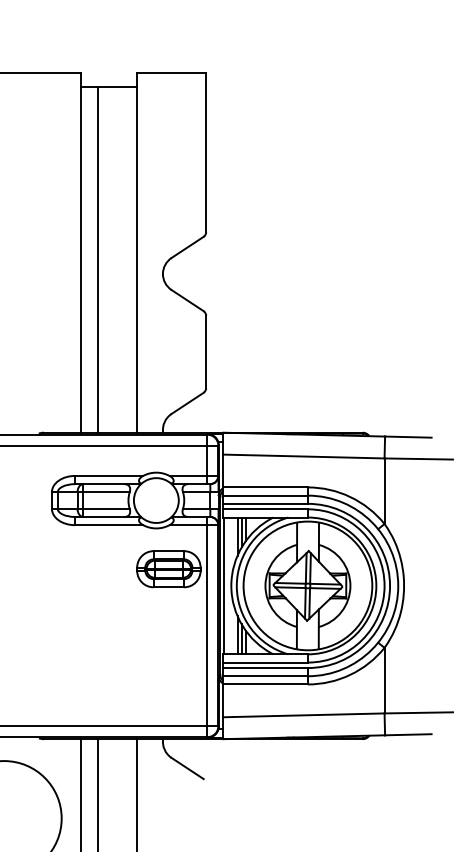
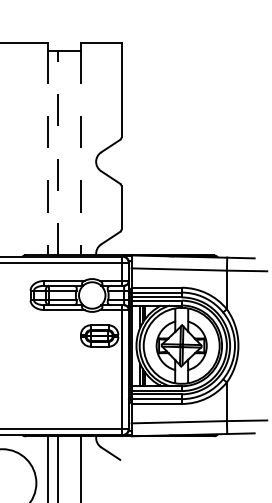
line: (97, 258) -> (57, 152), solid -> dashed
line: (80, 259) -> (47, 153), solid -> dashed
line: (136, 259) -> (80, 153), solid -> dashed

